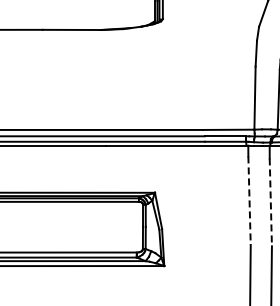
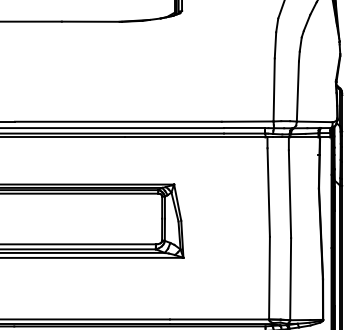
line: (249, 201) -> (268, 193), dashed -> solid
line: (270, 202) -> (289, 194), dashed -> solid

